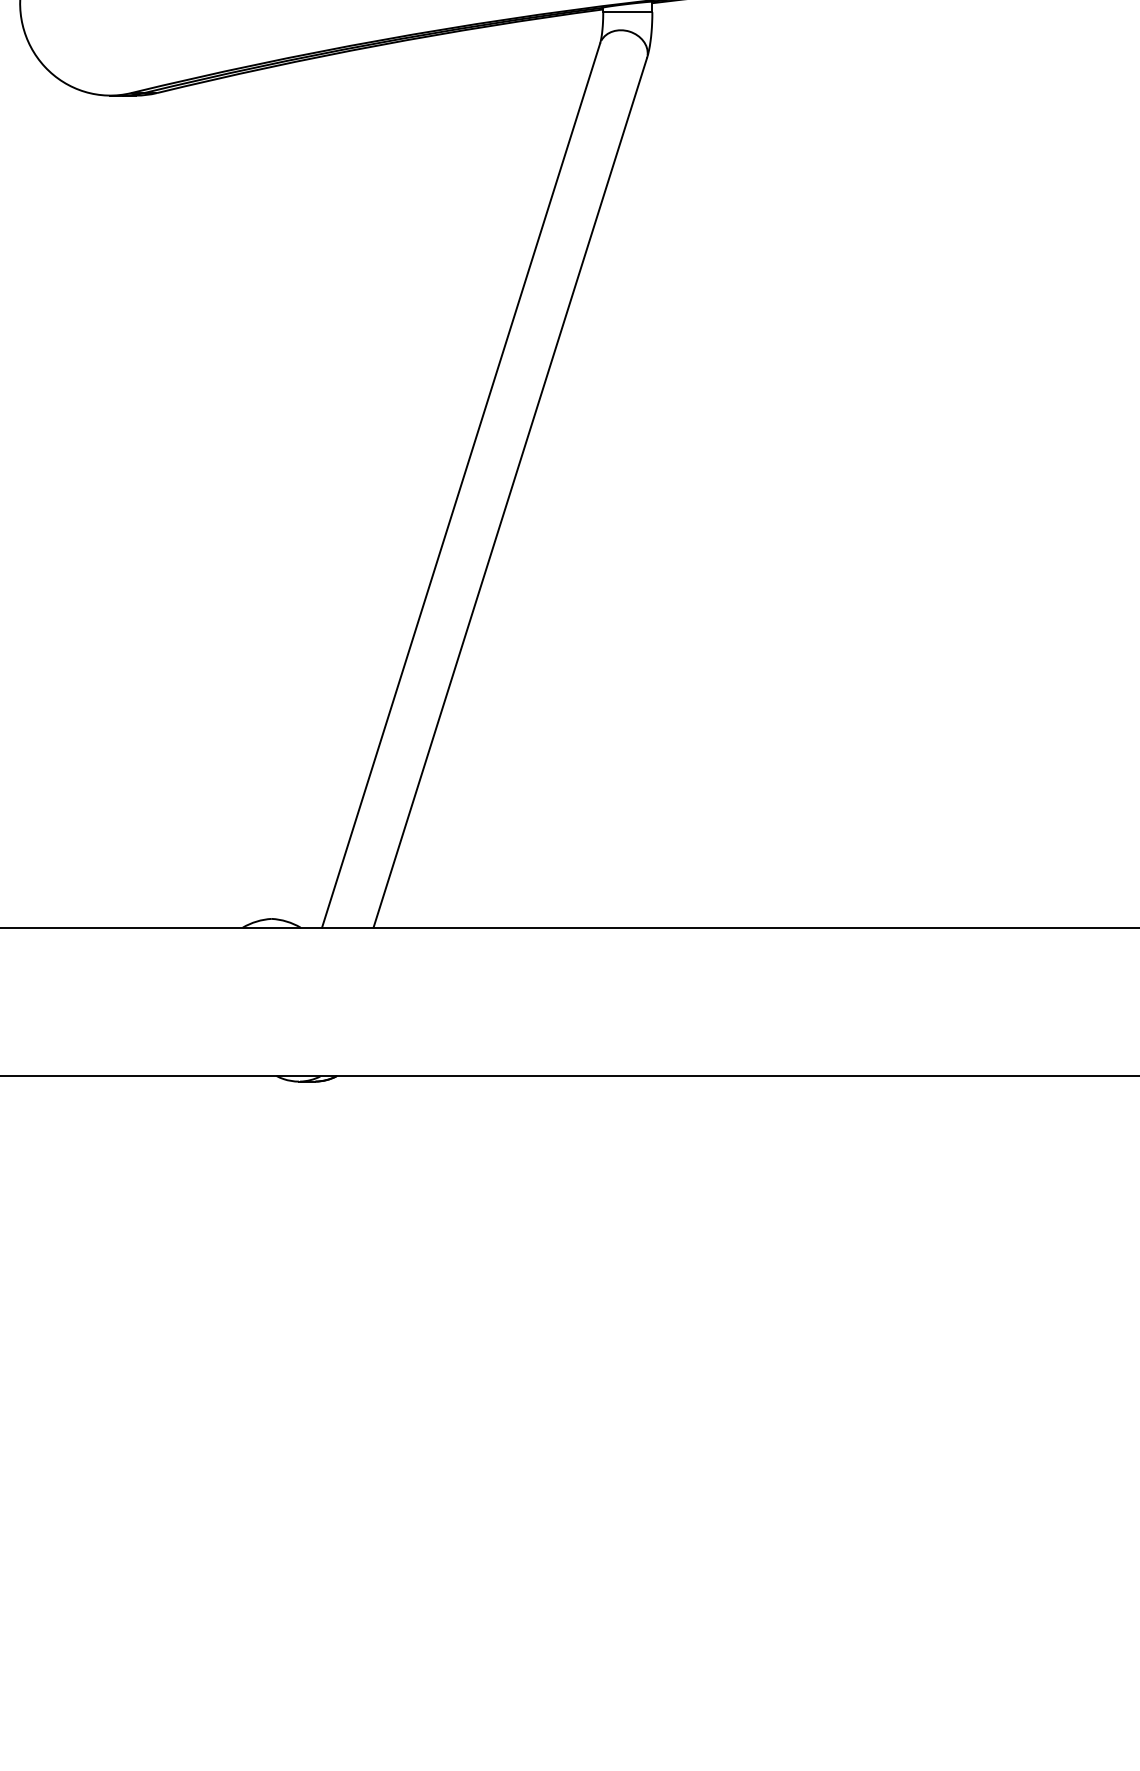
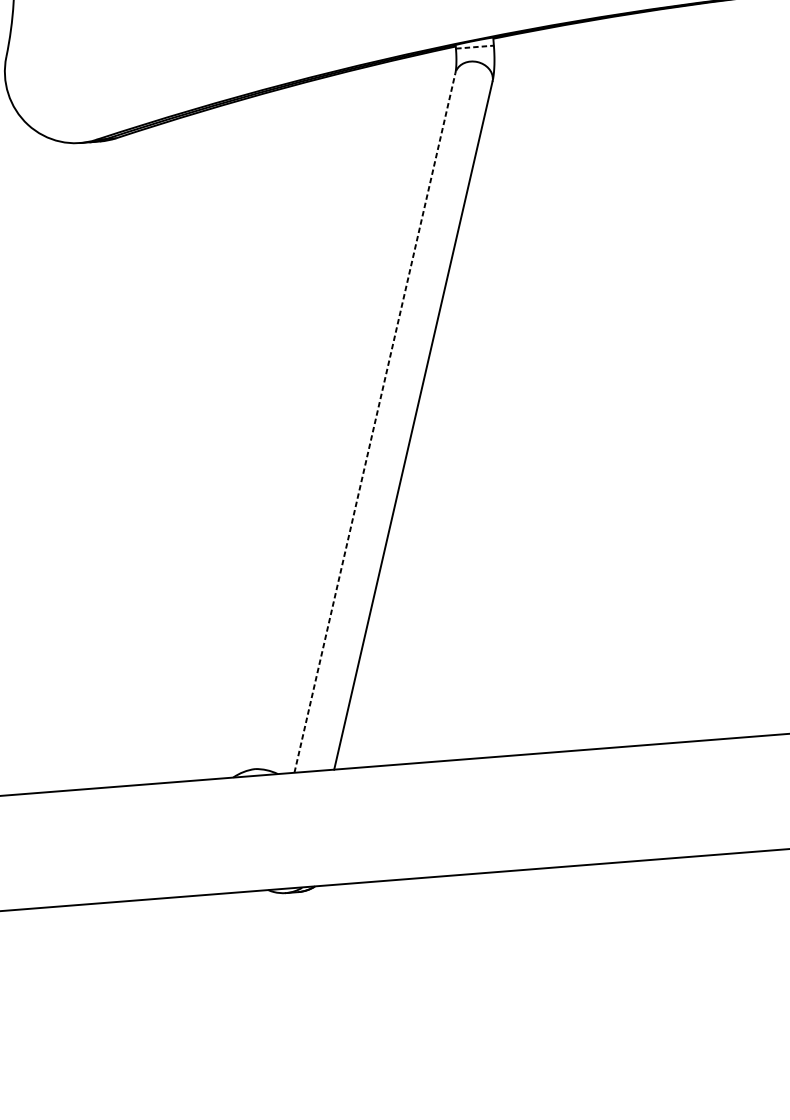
line: (628, 12) -> (475, 47), solid -> dashed
line: (461, 485) -> (375, 422), solid -> dashed

